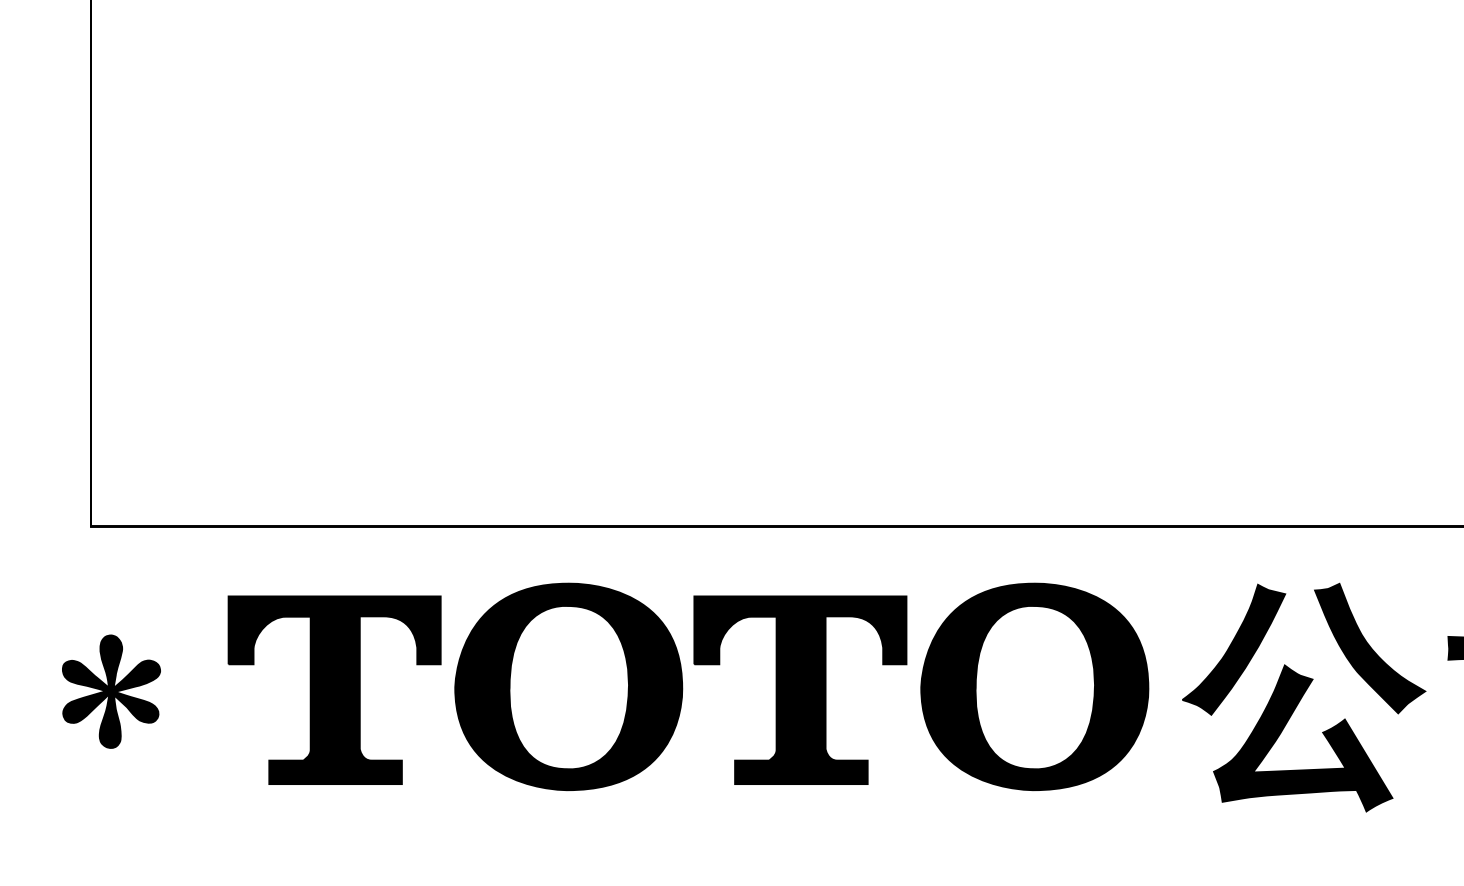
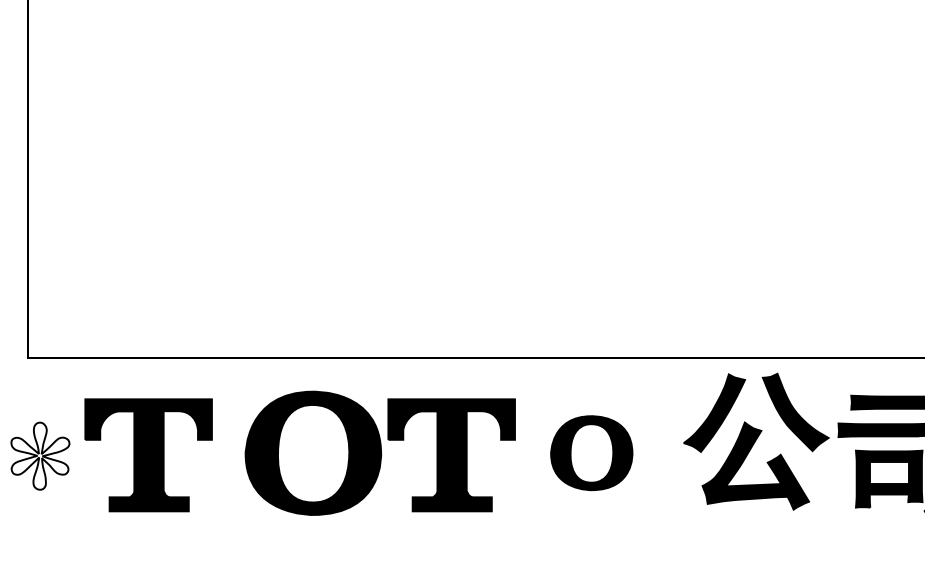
part: (1034, 685) -> (591, 452), size x0.6
fill: (111, 690) -> (40, 455), removed
part: (334, 690) -> (148, 455), moved
part: (1304, 697) -> (756, 441), moved

